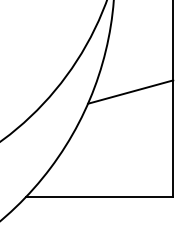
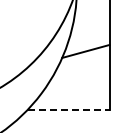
line: (99, 196) -> (68, 109), solid -> dashed

